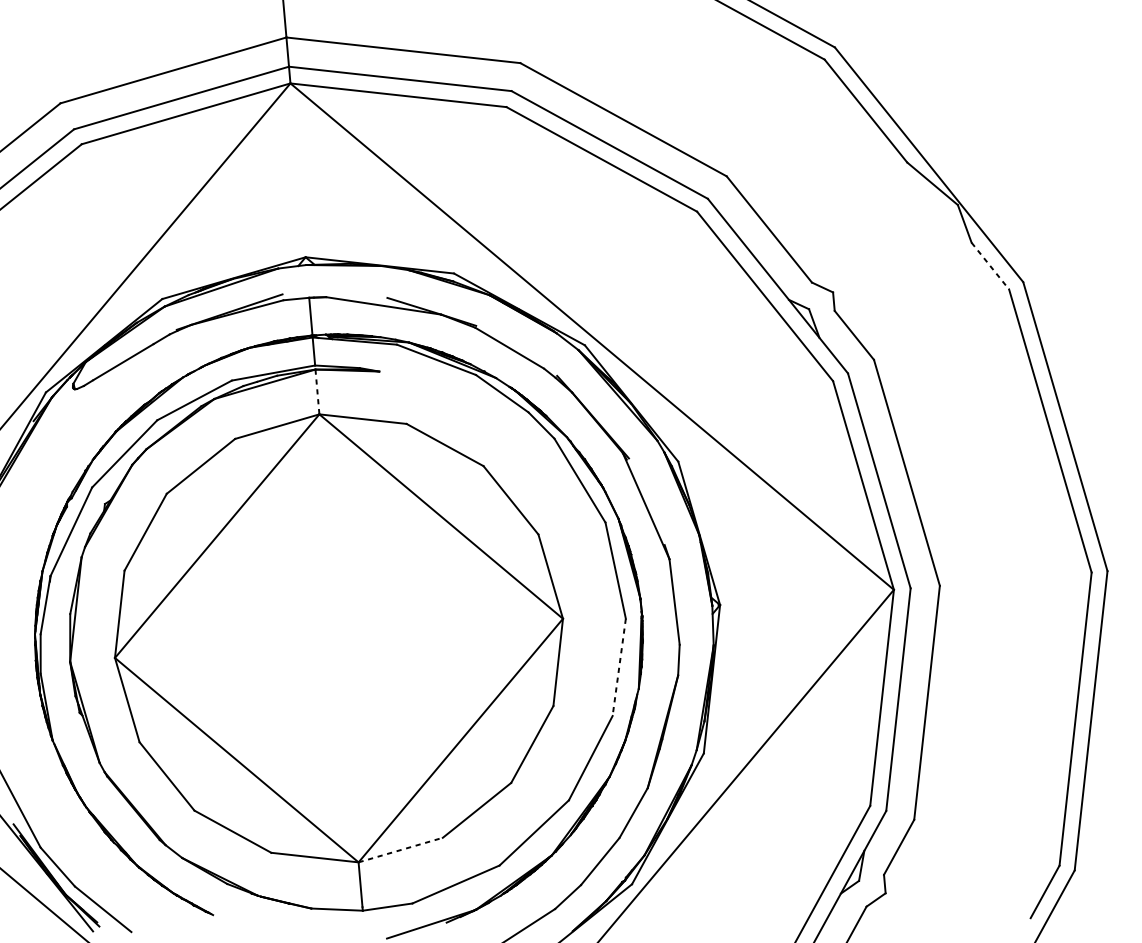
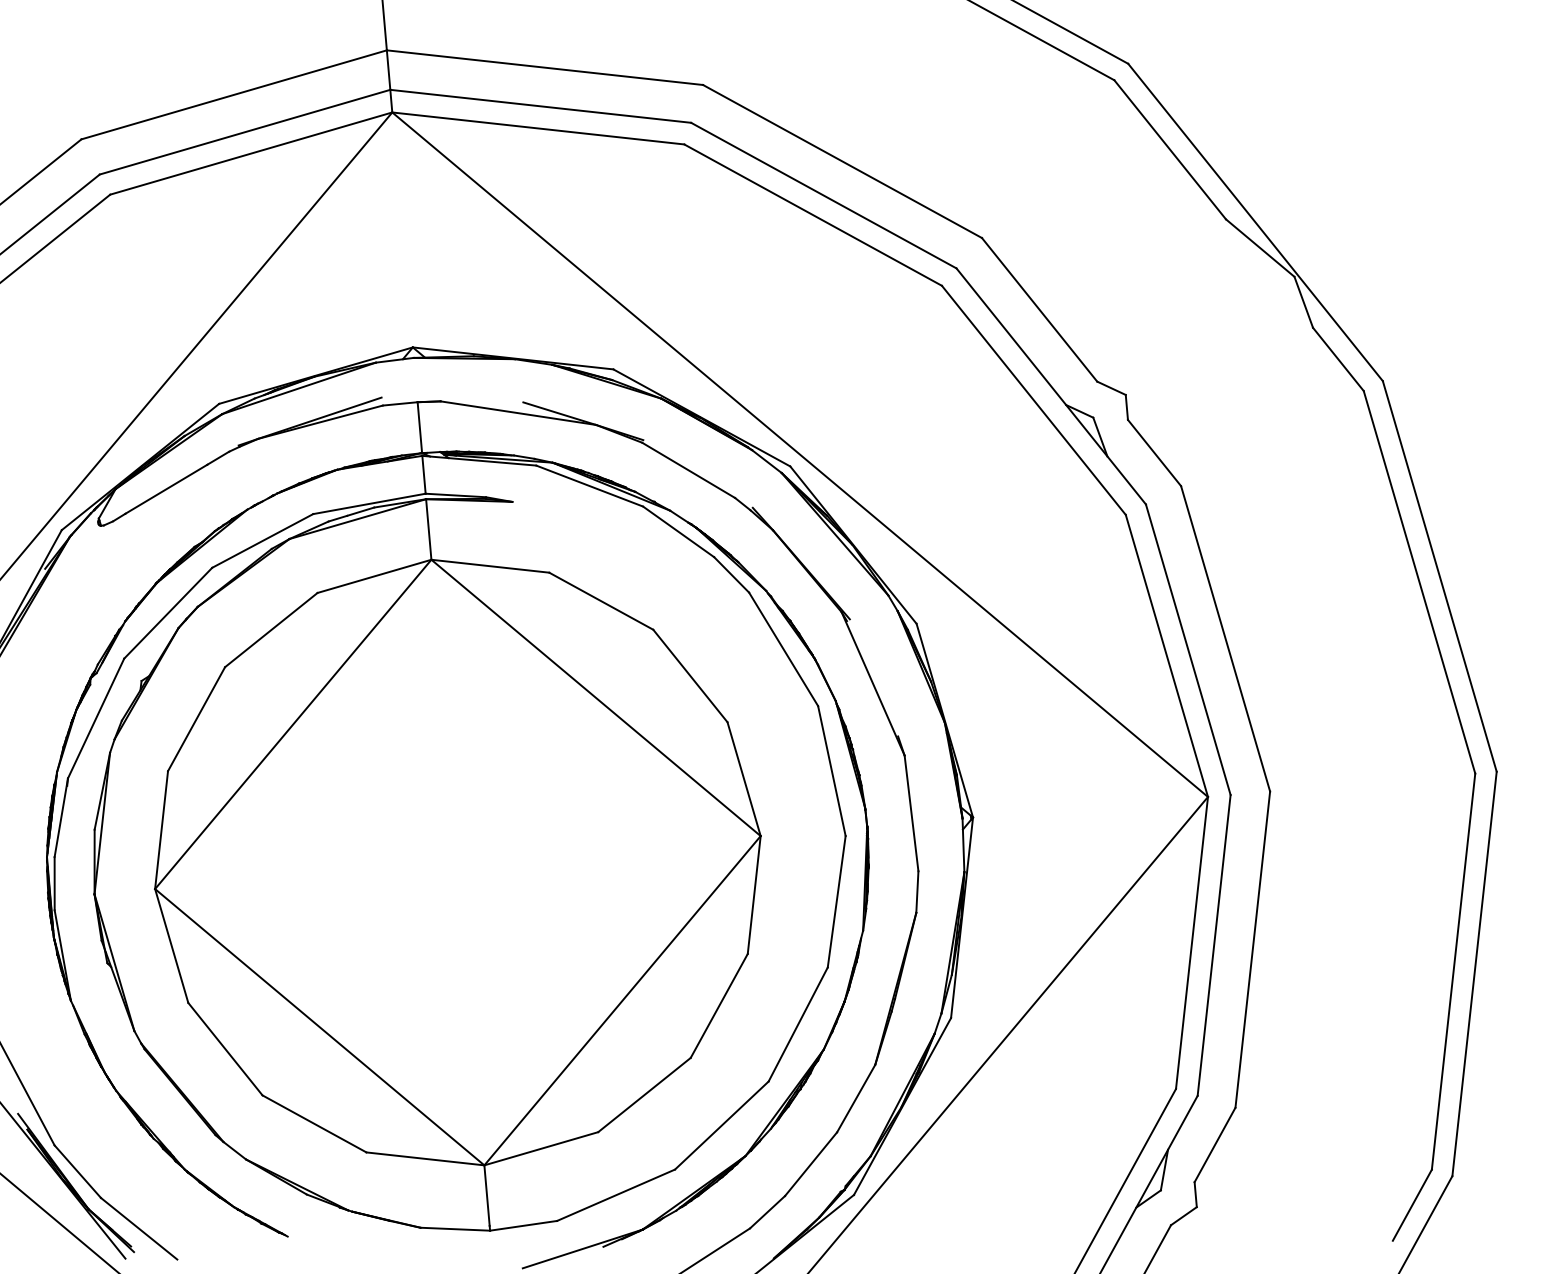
line: (990, 266) -> (1338, 359), dashed -> solid
line: (317, 392) -> (428, 530), dashed -> solid
line: (619, 667) -> (836, 902), dashed -> solid
line: (400, 849) -> (541, 1148), dashed -> solid

